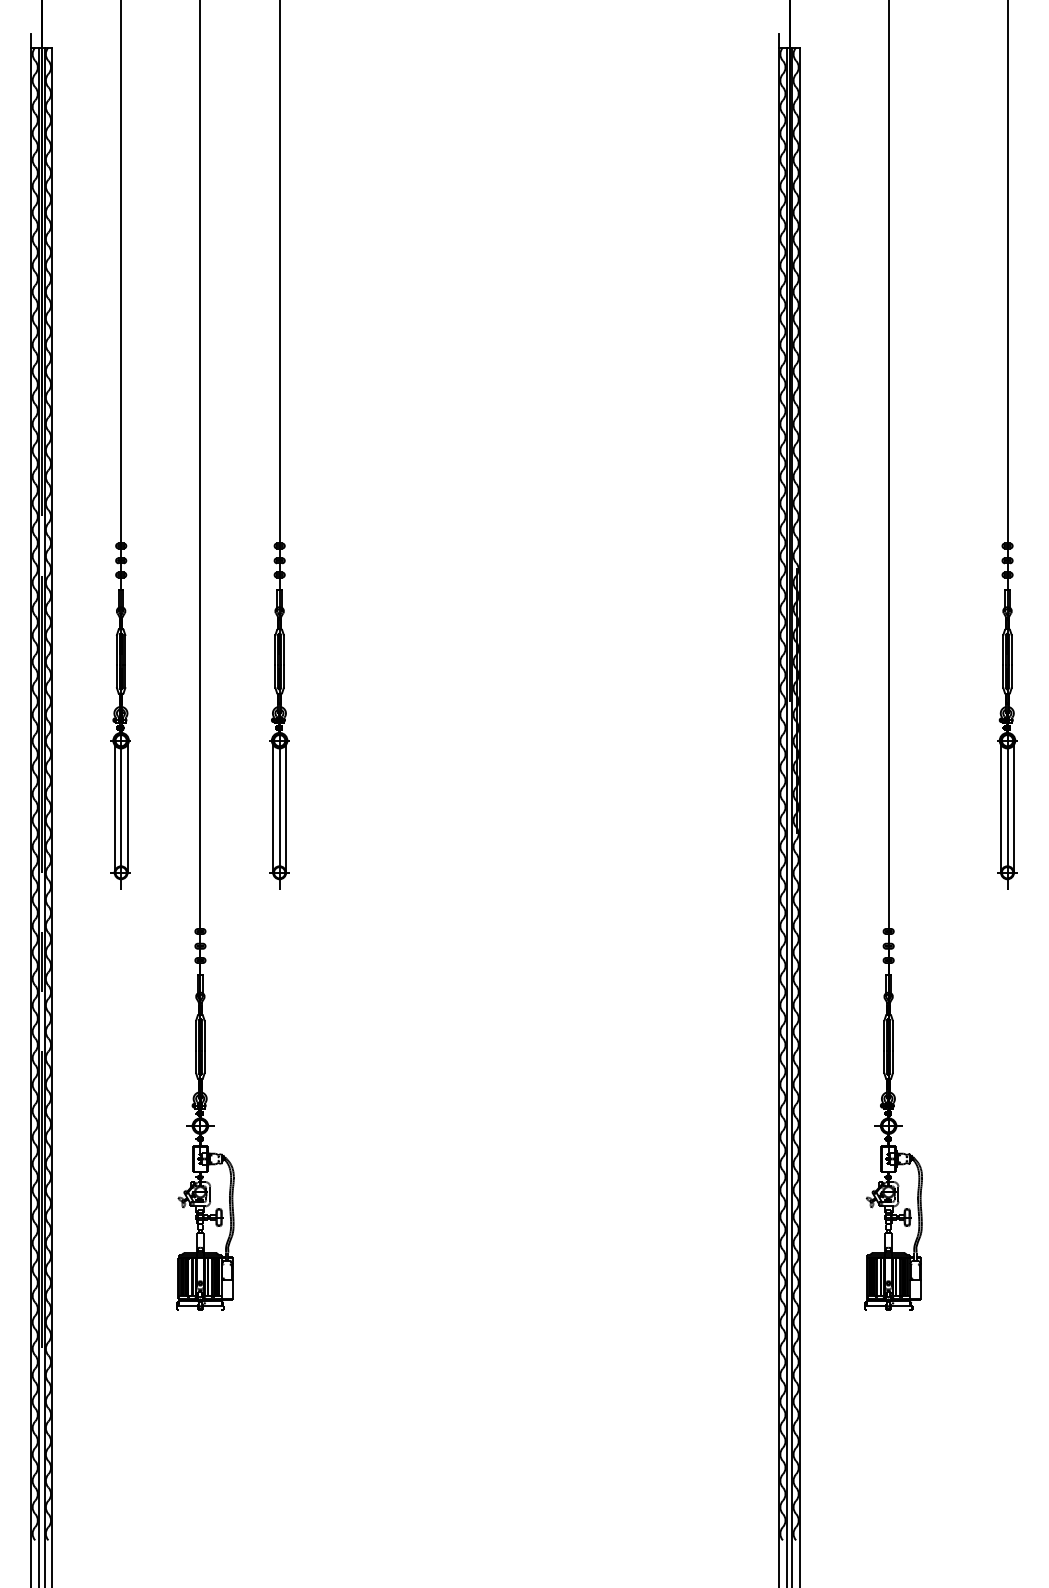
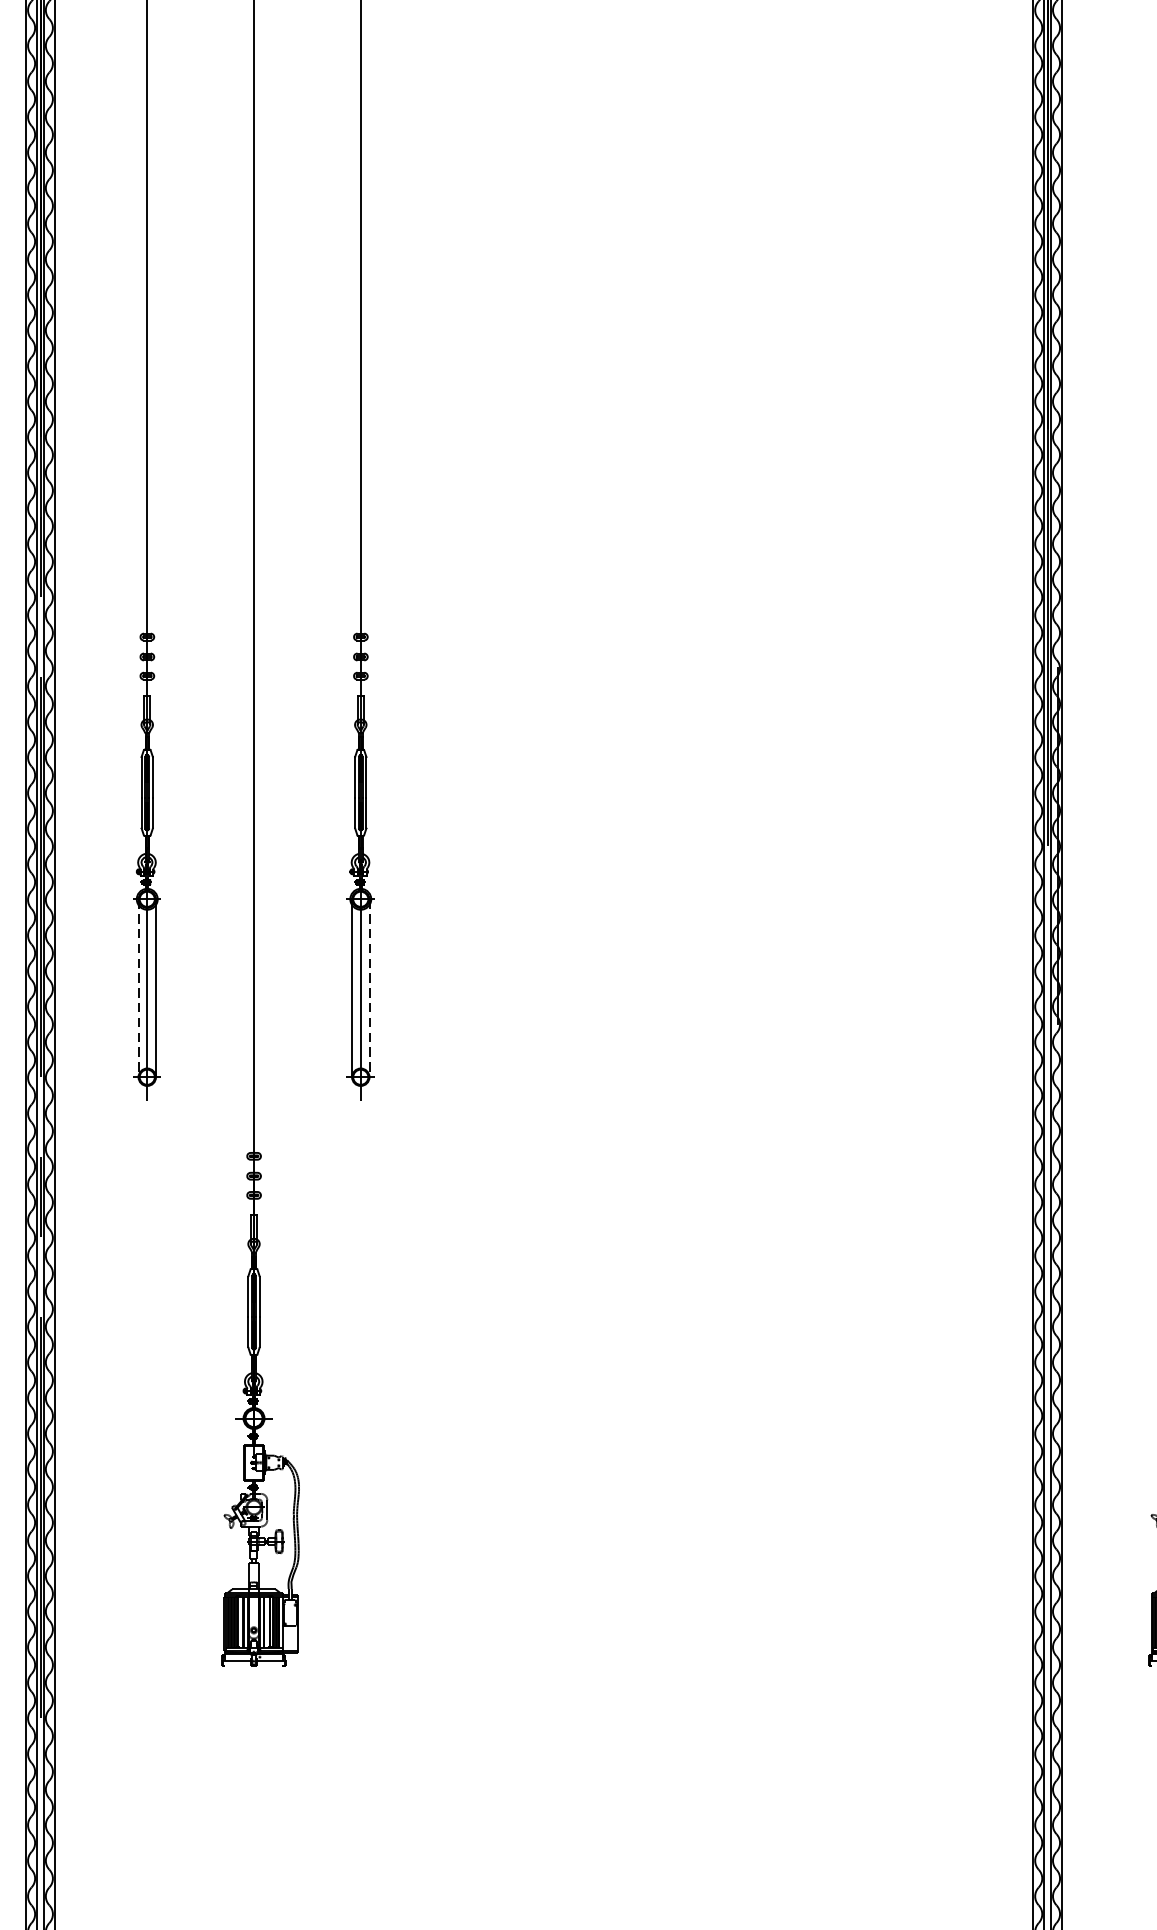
line: (114, 807) -> (138, 989), solid -> dashed
line: (286, 807) -> (370, 989), solid -> dashed

